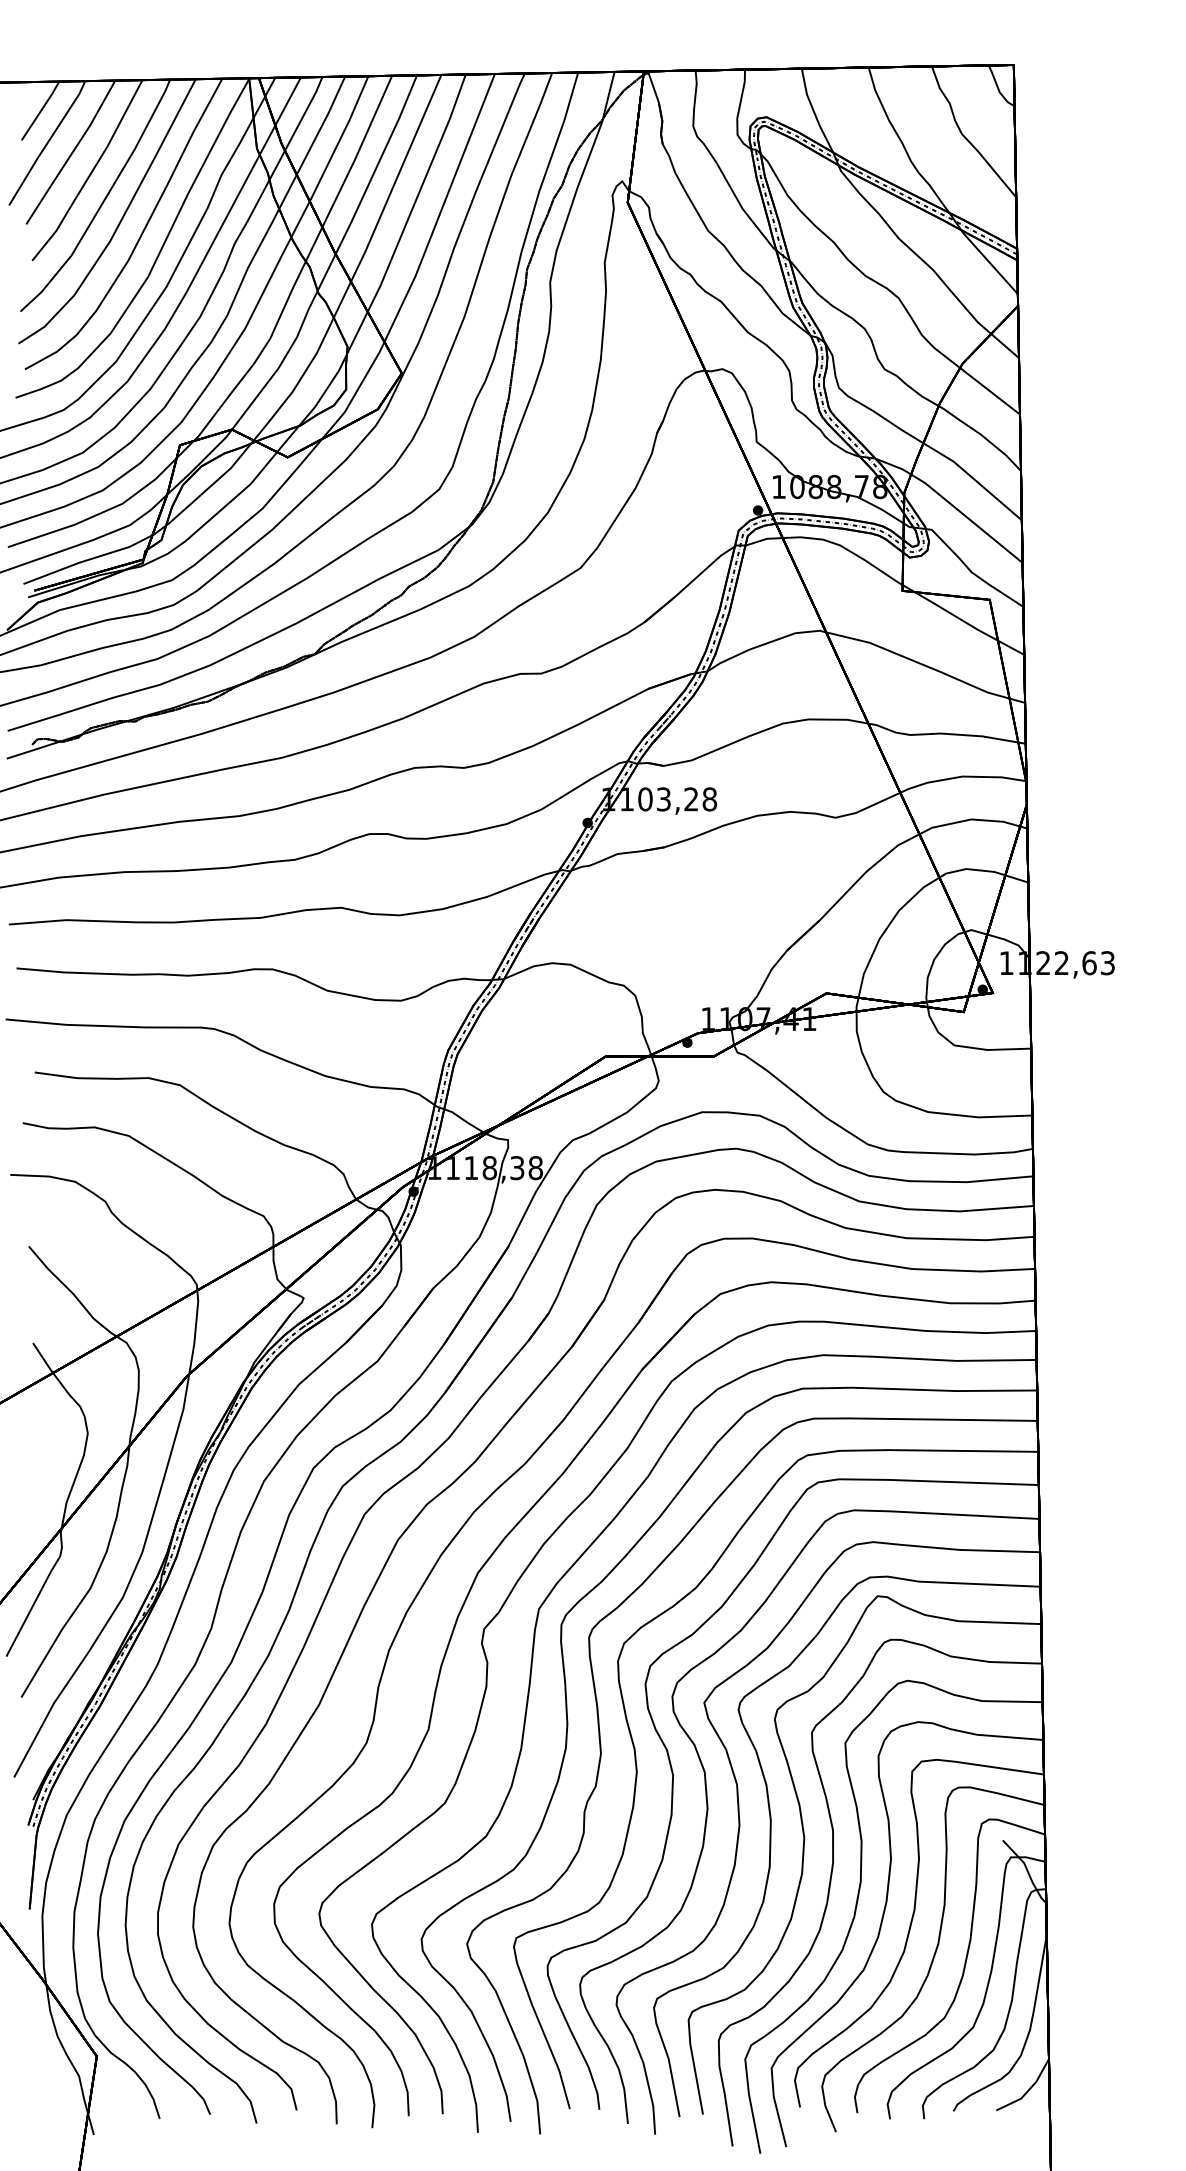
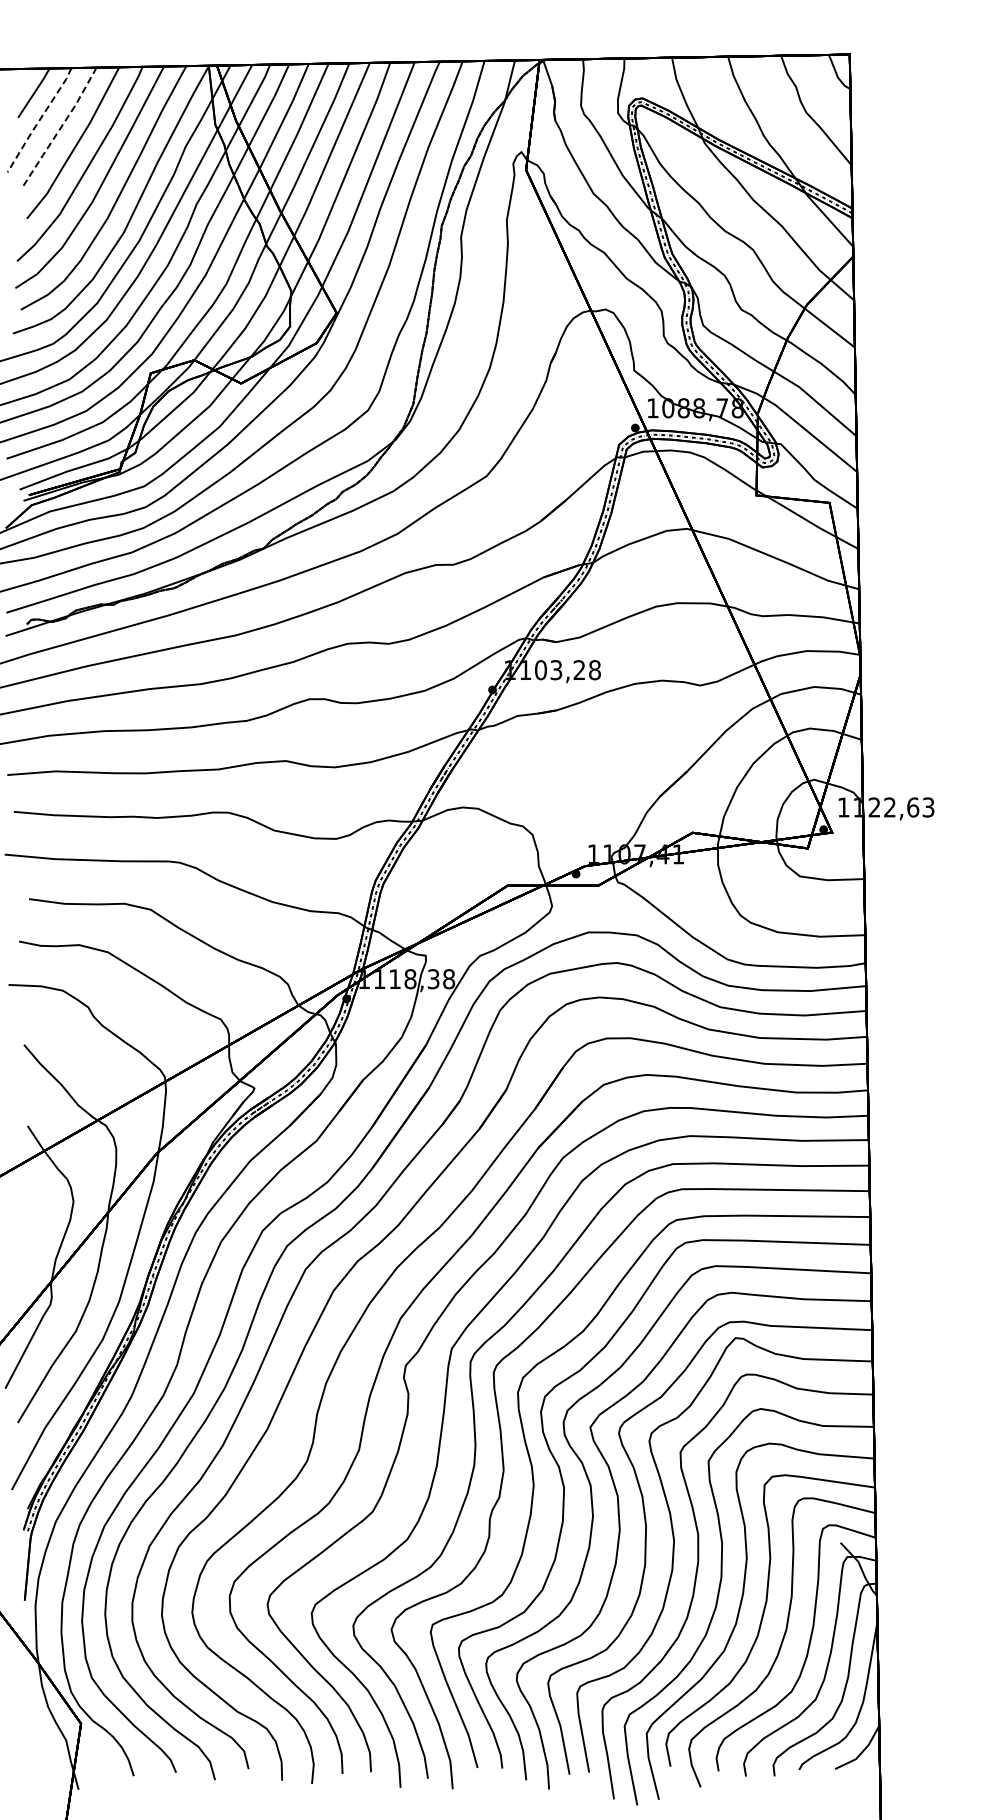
line: (47, 142) -> (39, 119), solid -> dashed
line: (72, 153) -> (60, 128), solid -> dashed

